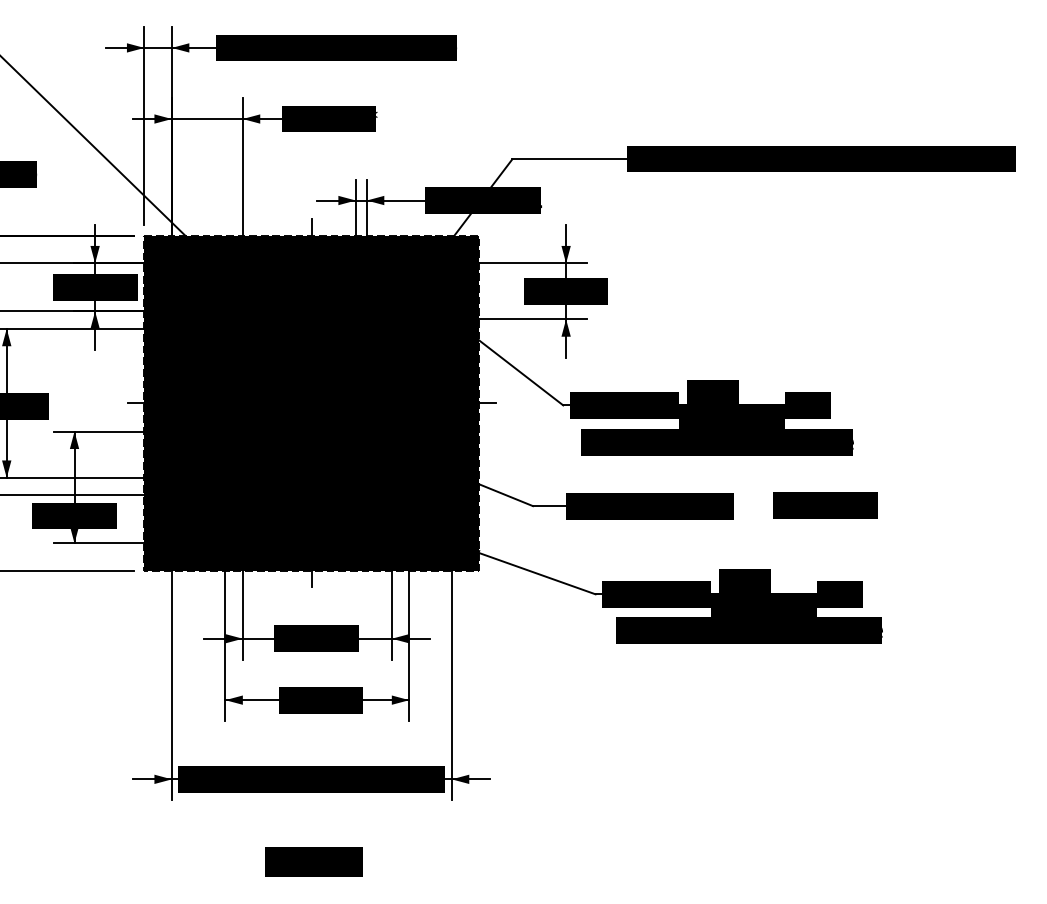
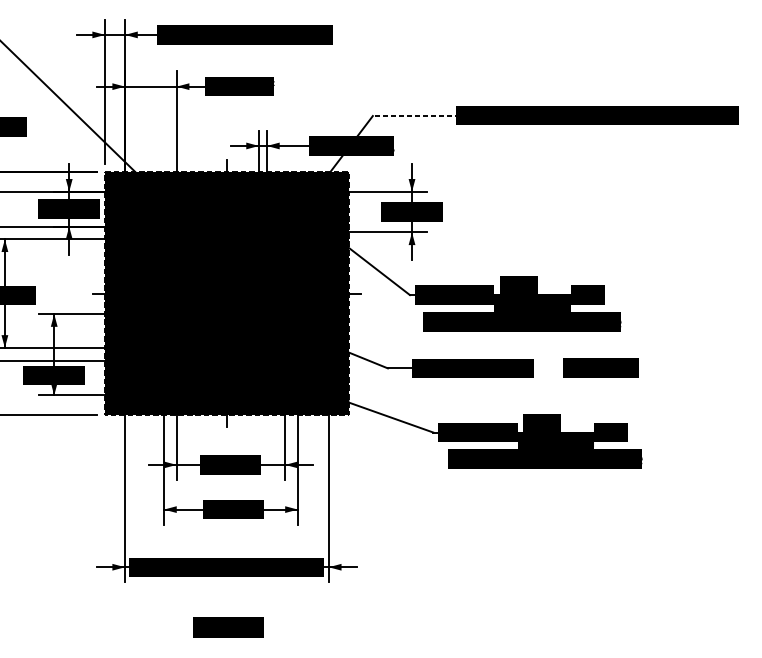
line: (577, 159) -> (420, 116), solid -> dashed

